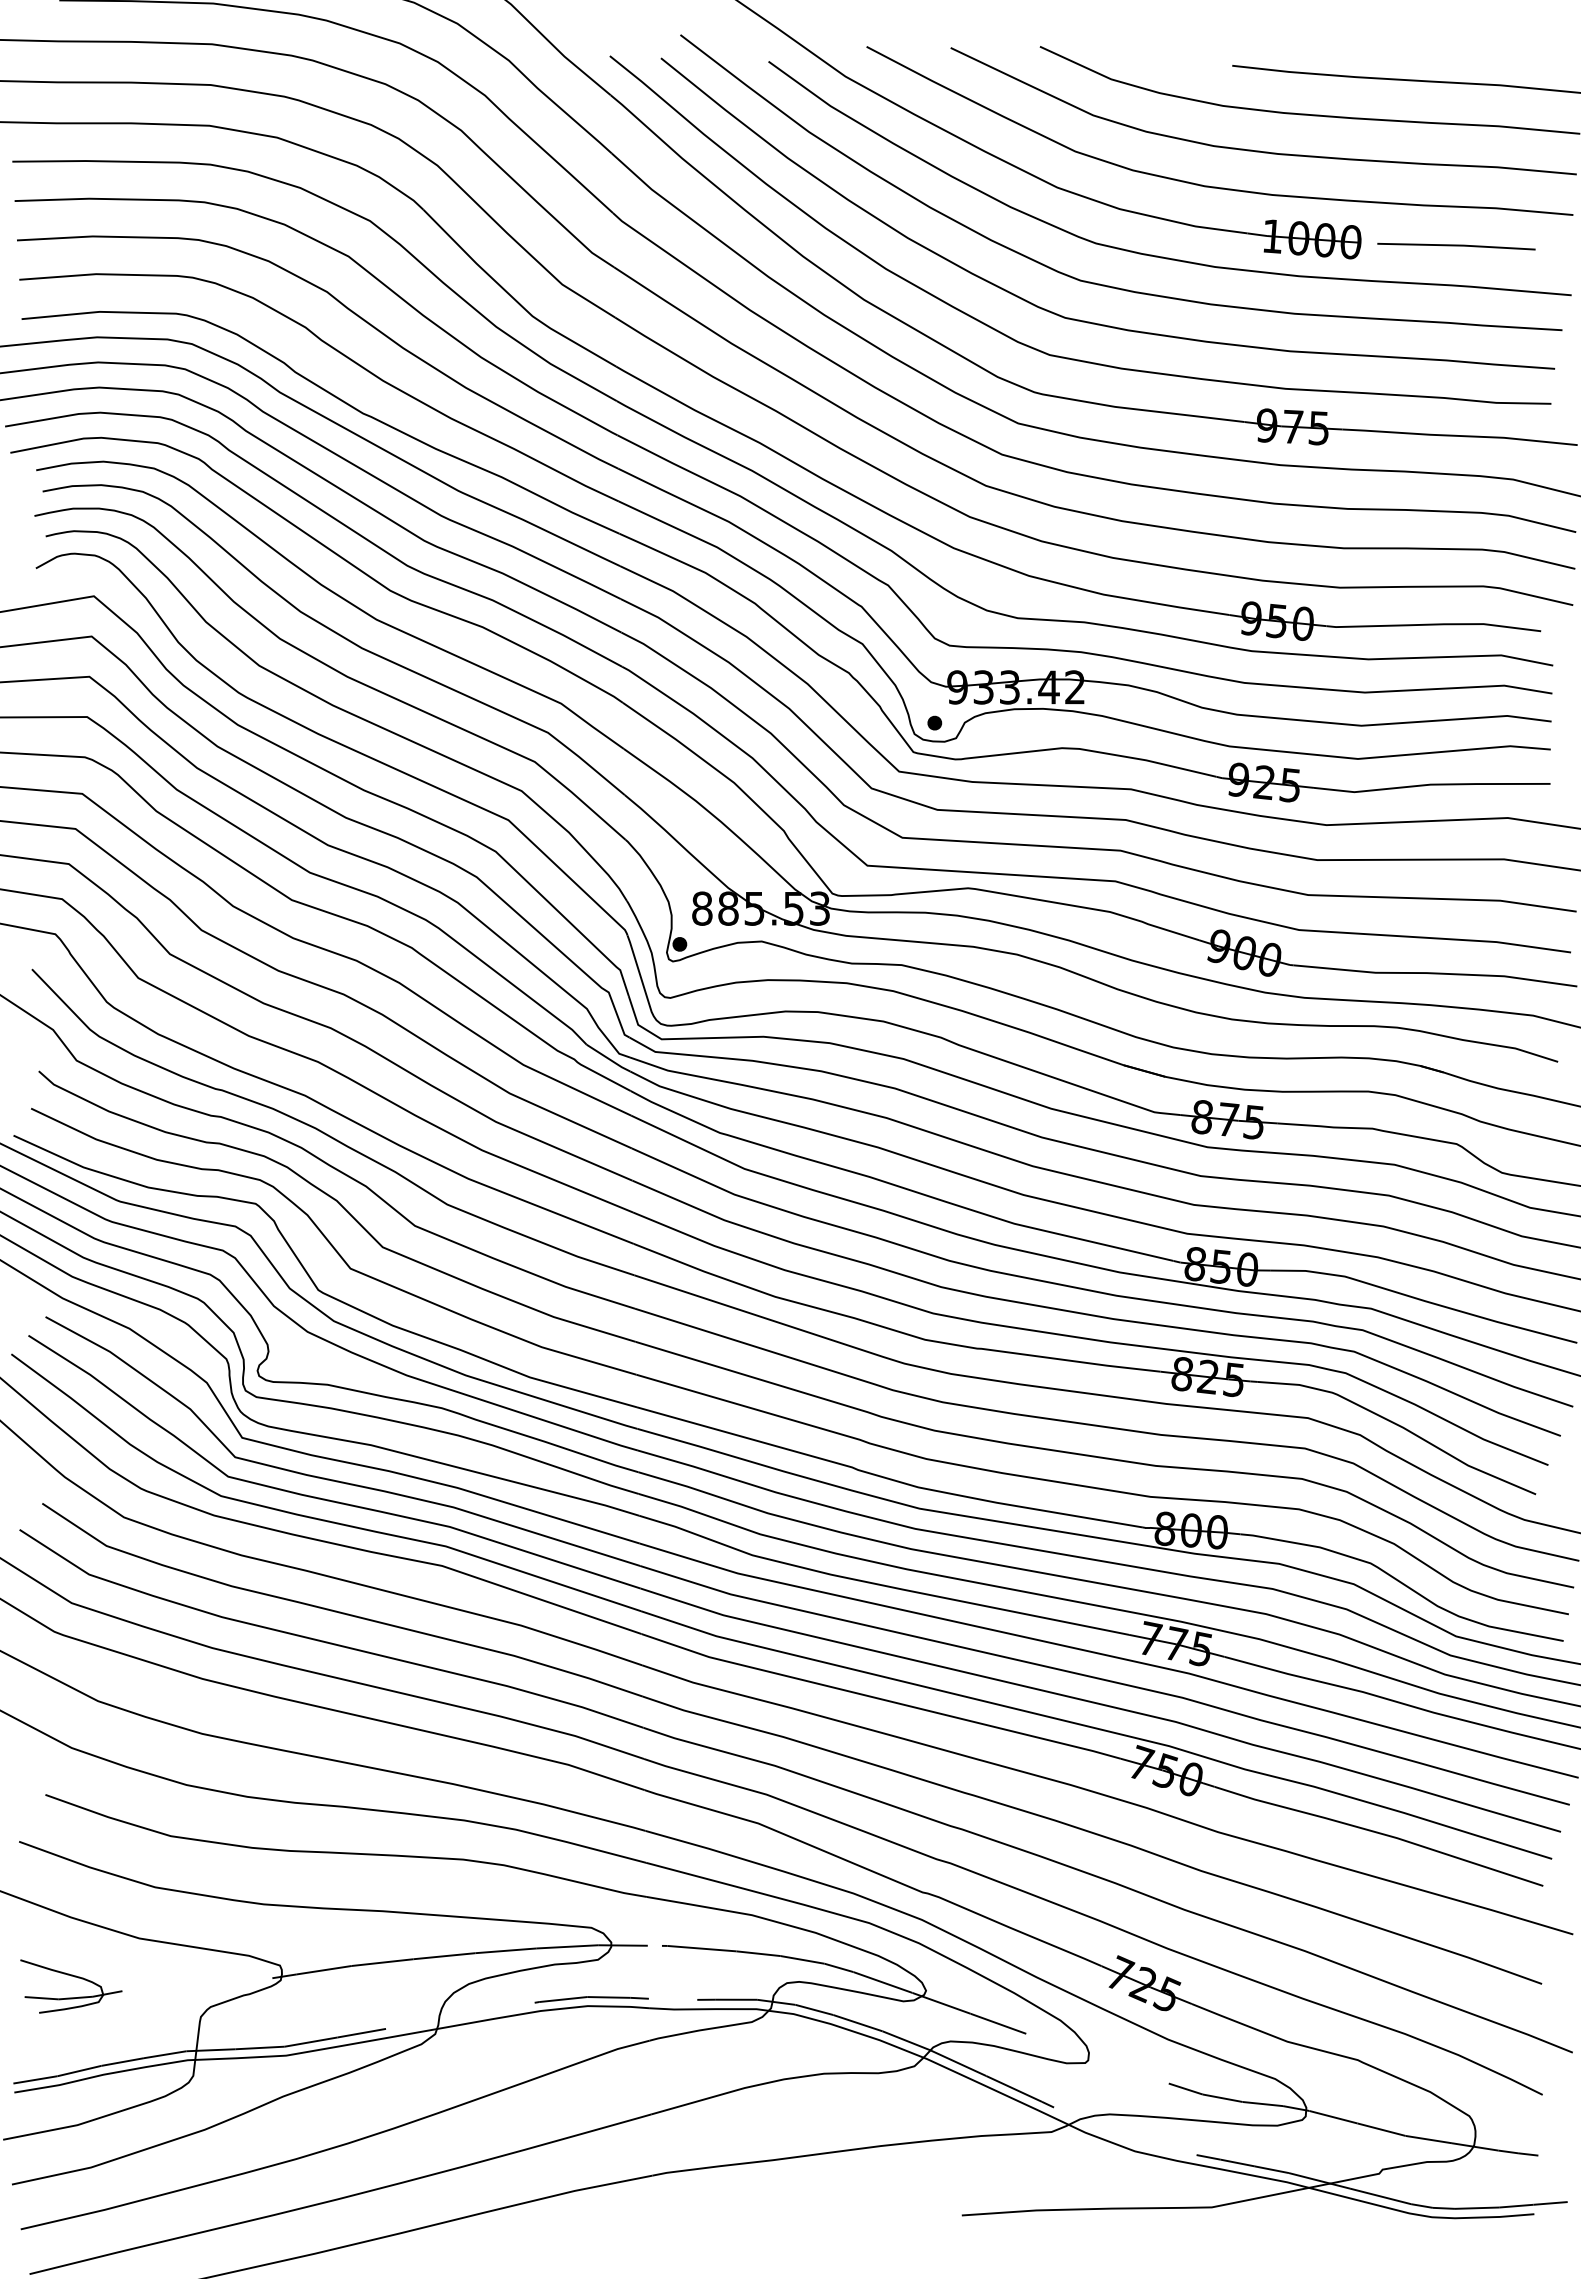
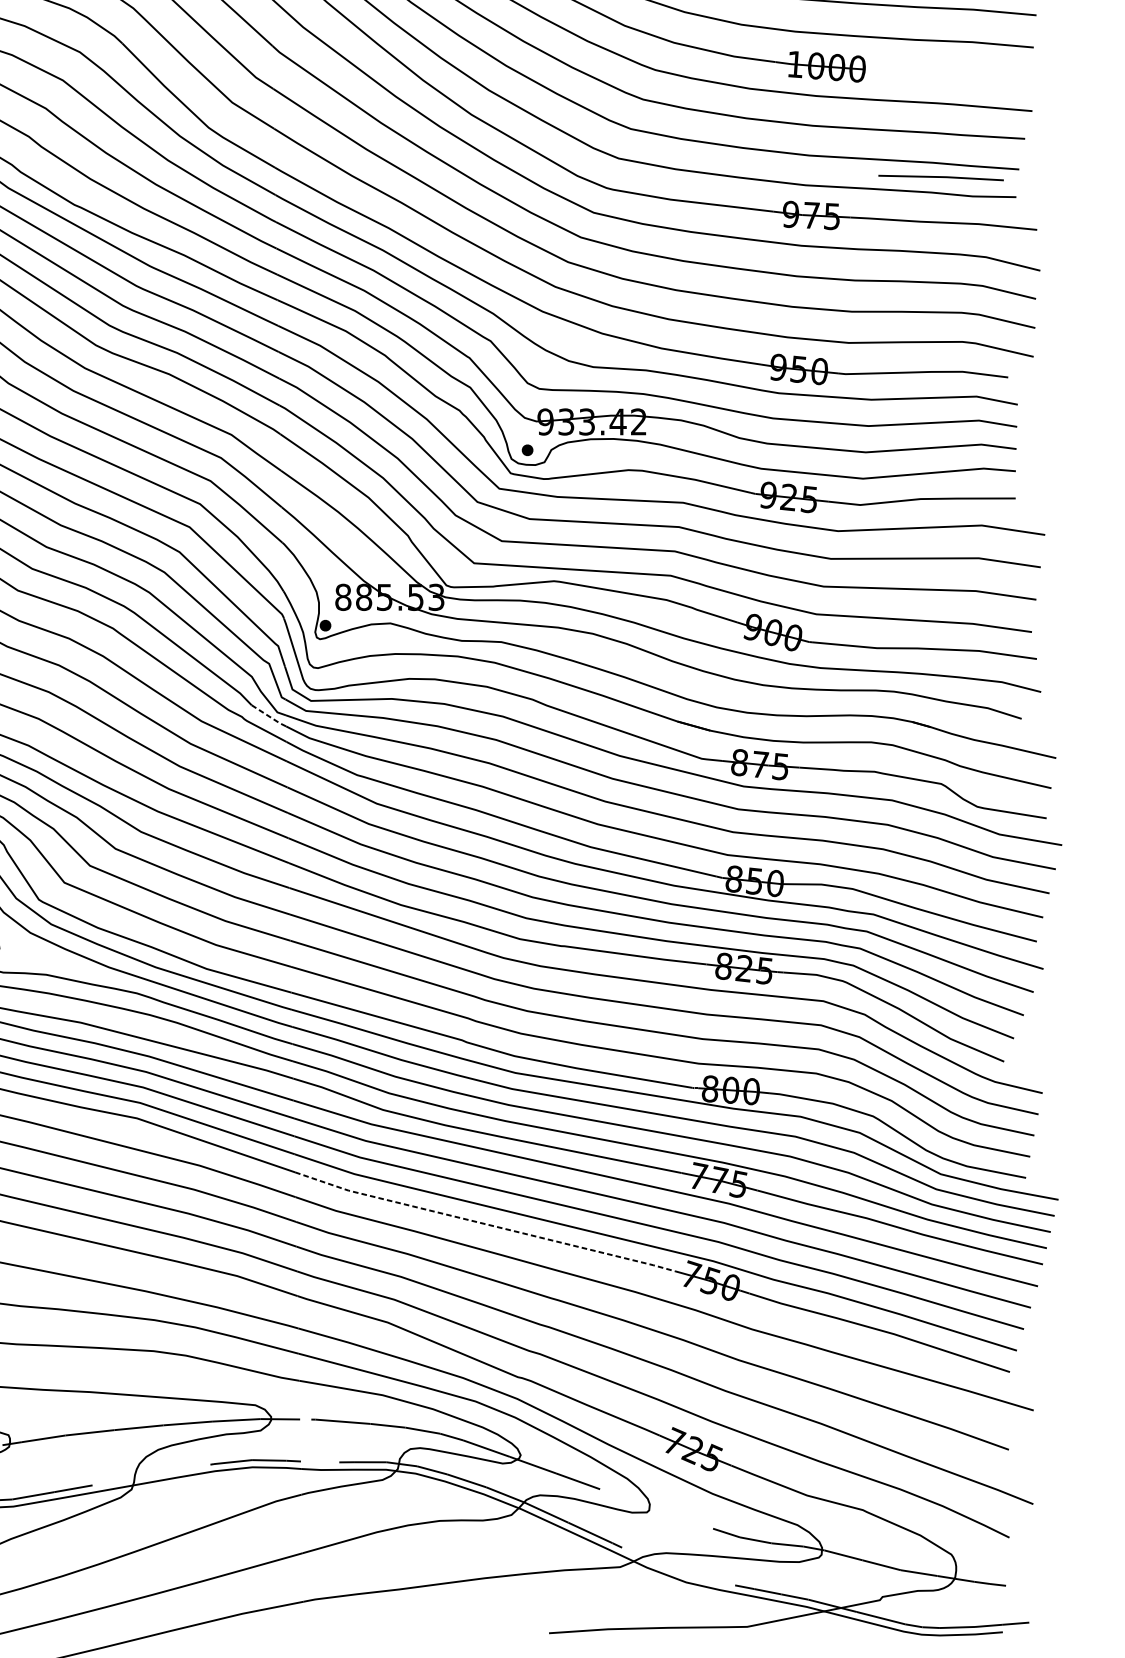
line: (1456, 246) -> (941, 177), moved
line: (609, 1059) -> (269, 716), solid -> dashed
line: (880, 1699) -> (484, 1224), solid -> dashed

